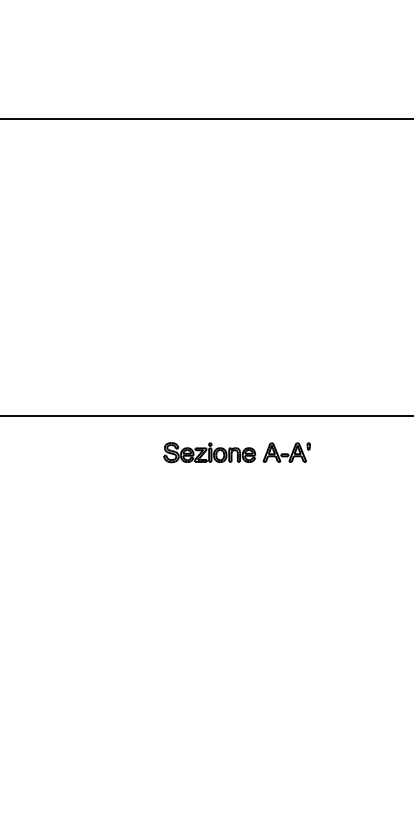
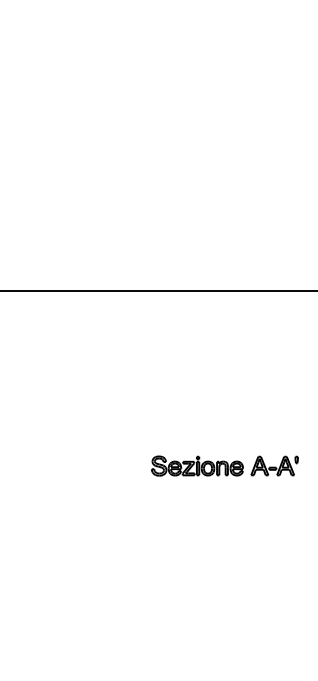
part: (236, 452) -> (224, 465), moved

